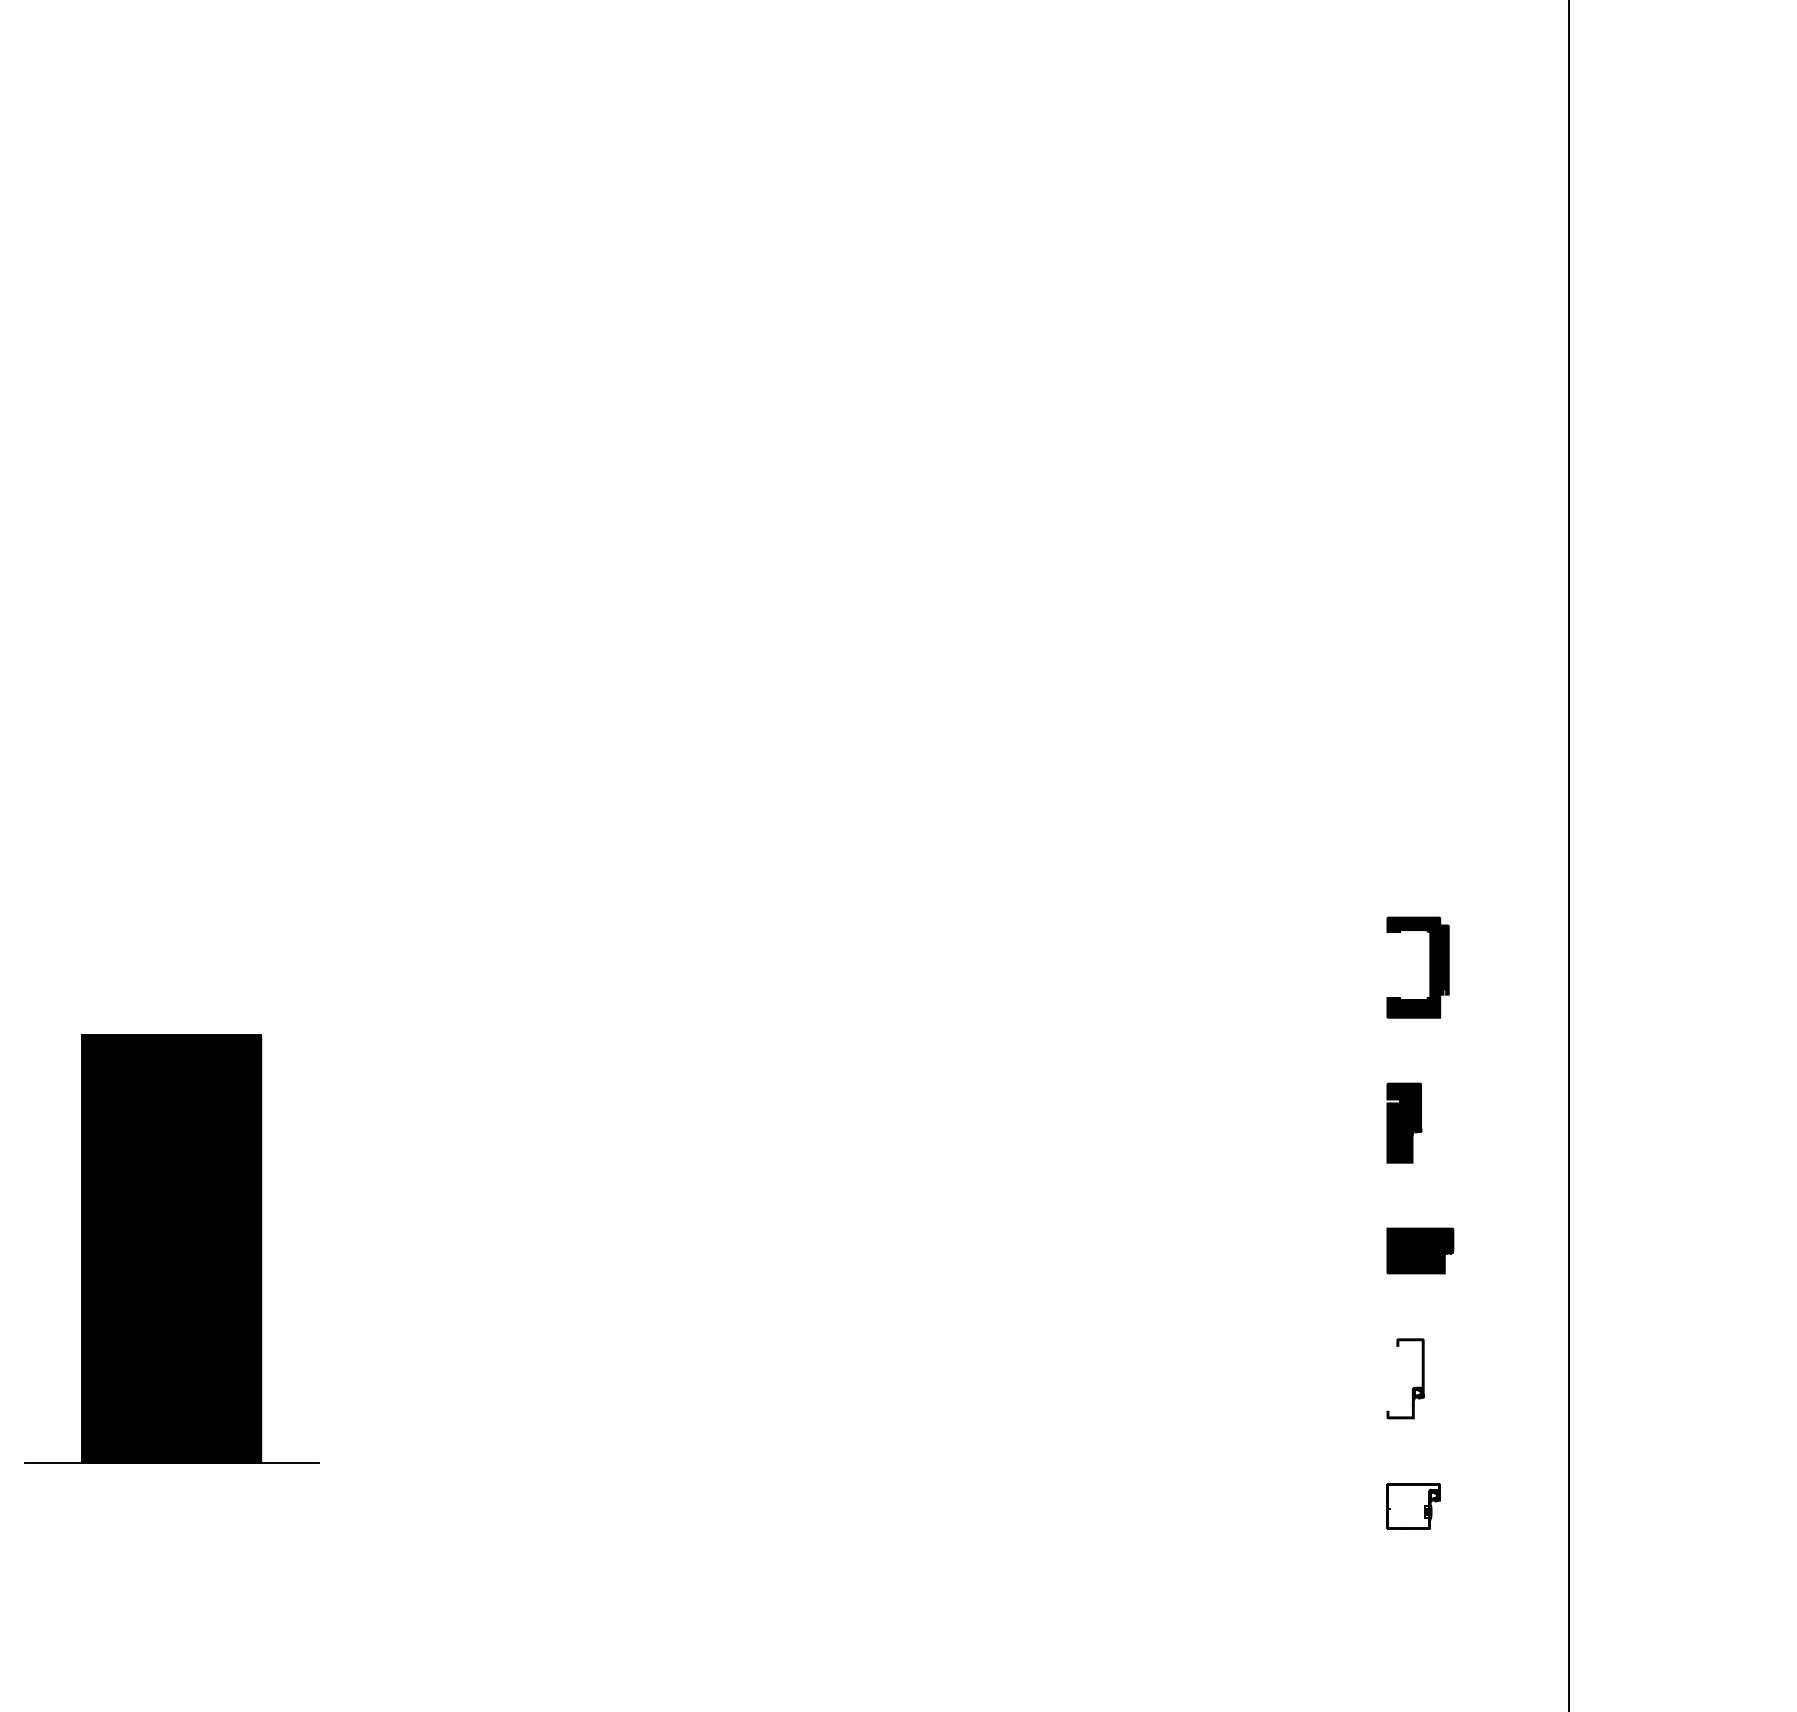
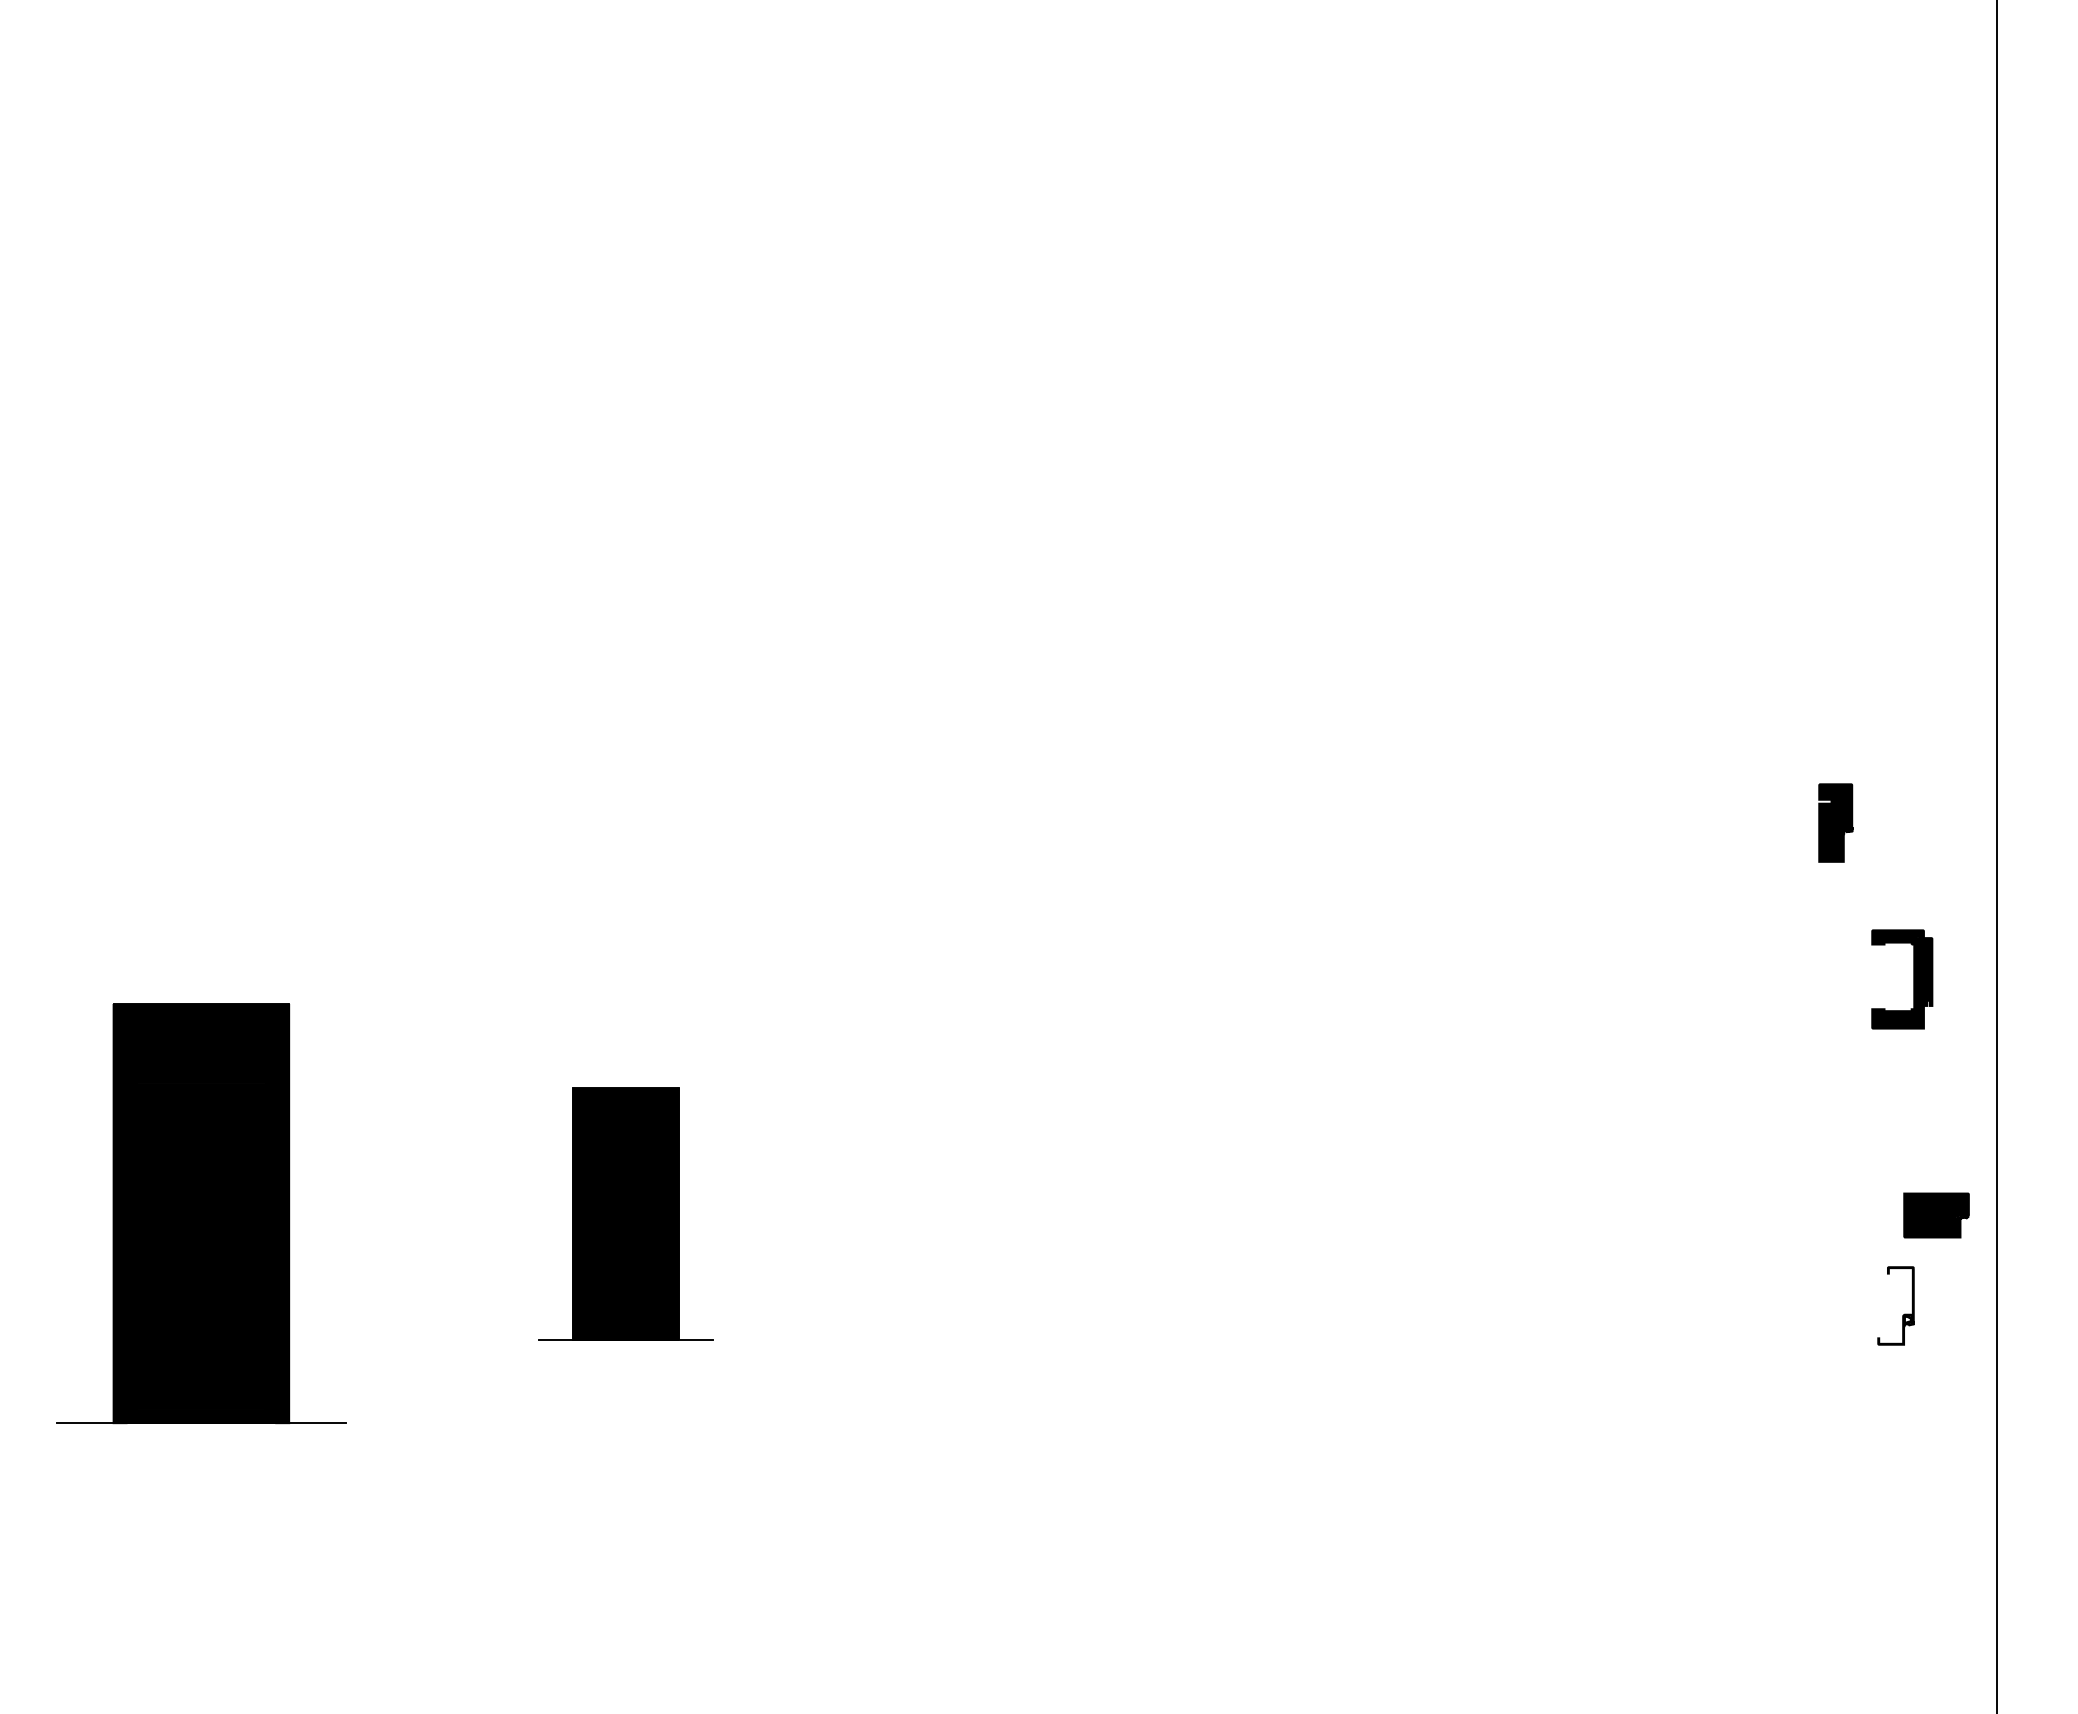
part: (1429, 967) -> (1913, 979), moved
part: (1404, 1122) -> (1835, 822), moved
part: (171, 1248) -> (625, 1213), size x0.6
part: (1420, 1250) -> (1936, 1215), moved
part: (1414, 1386) -> (1904, 1313), moved
part: (1413, 1506) -> (1844, 1466), removed

